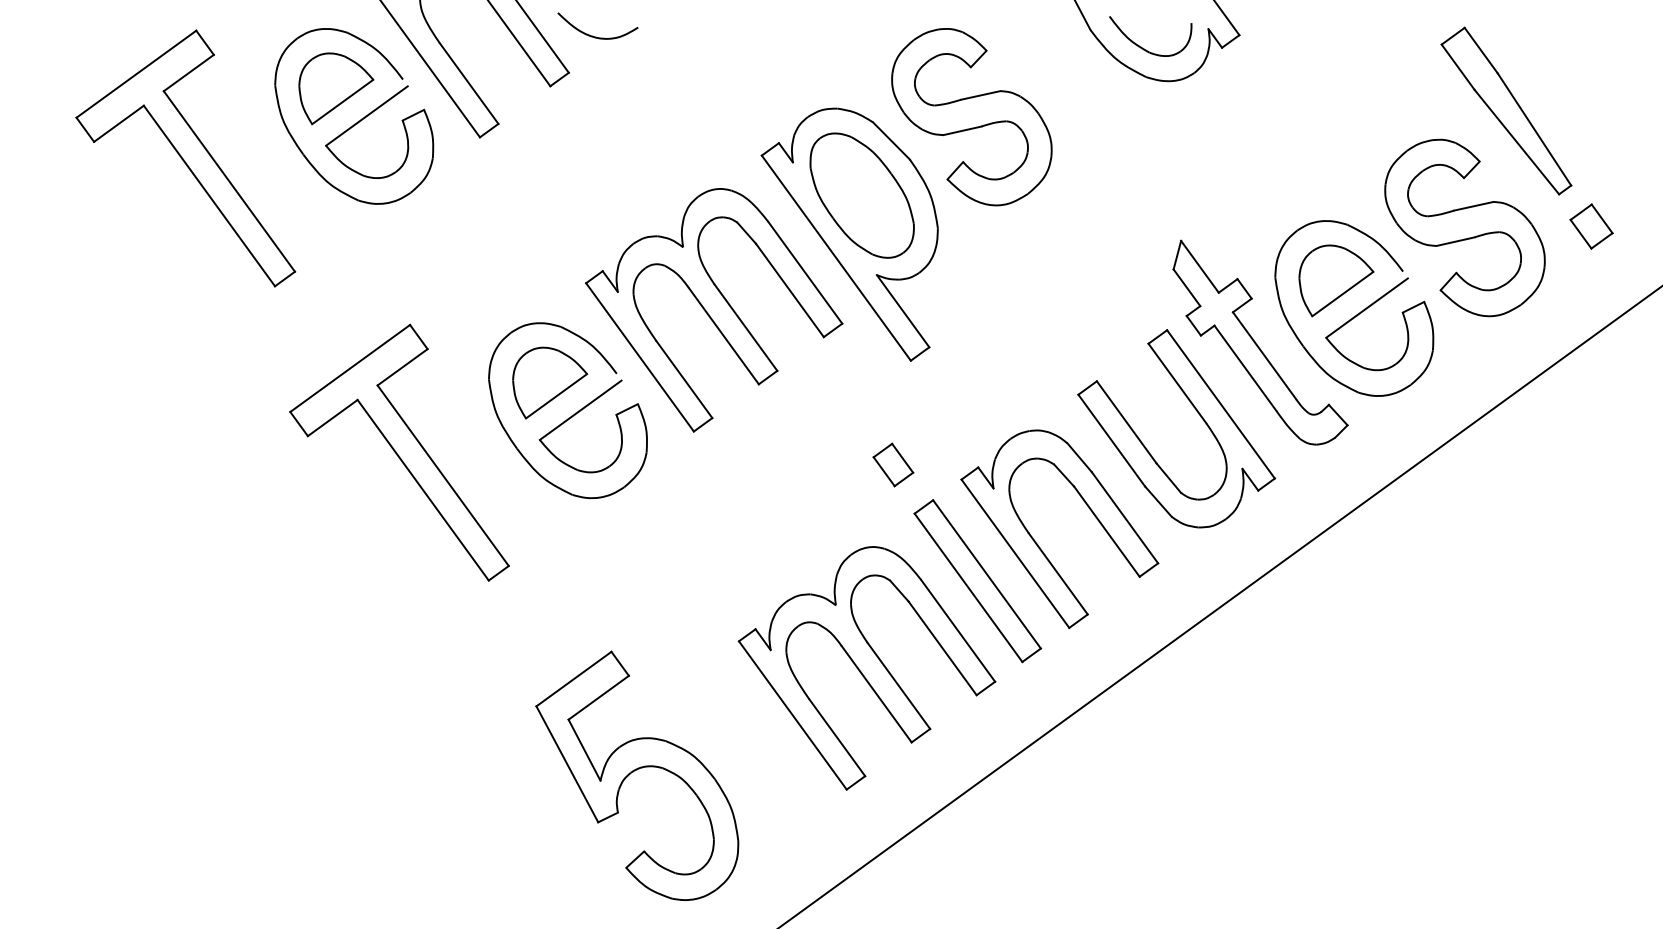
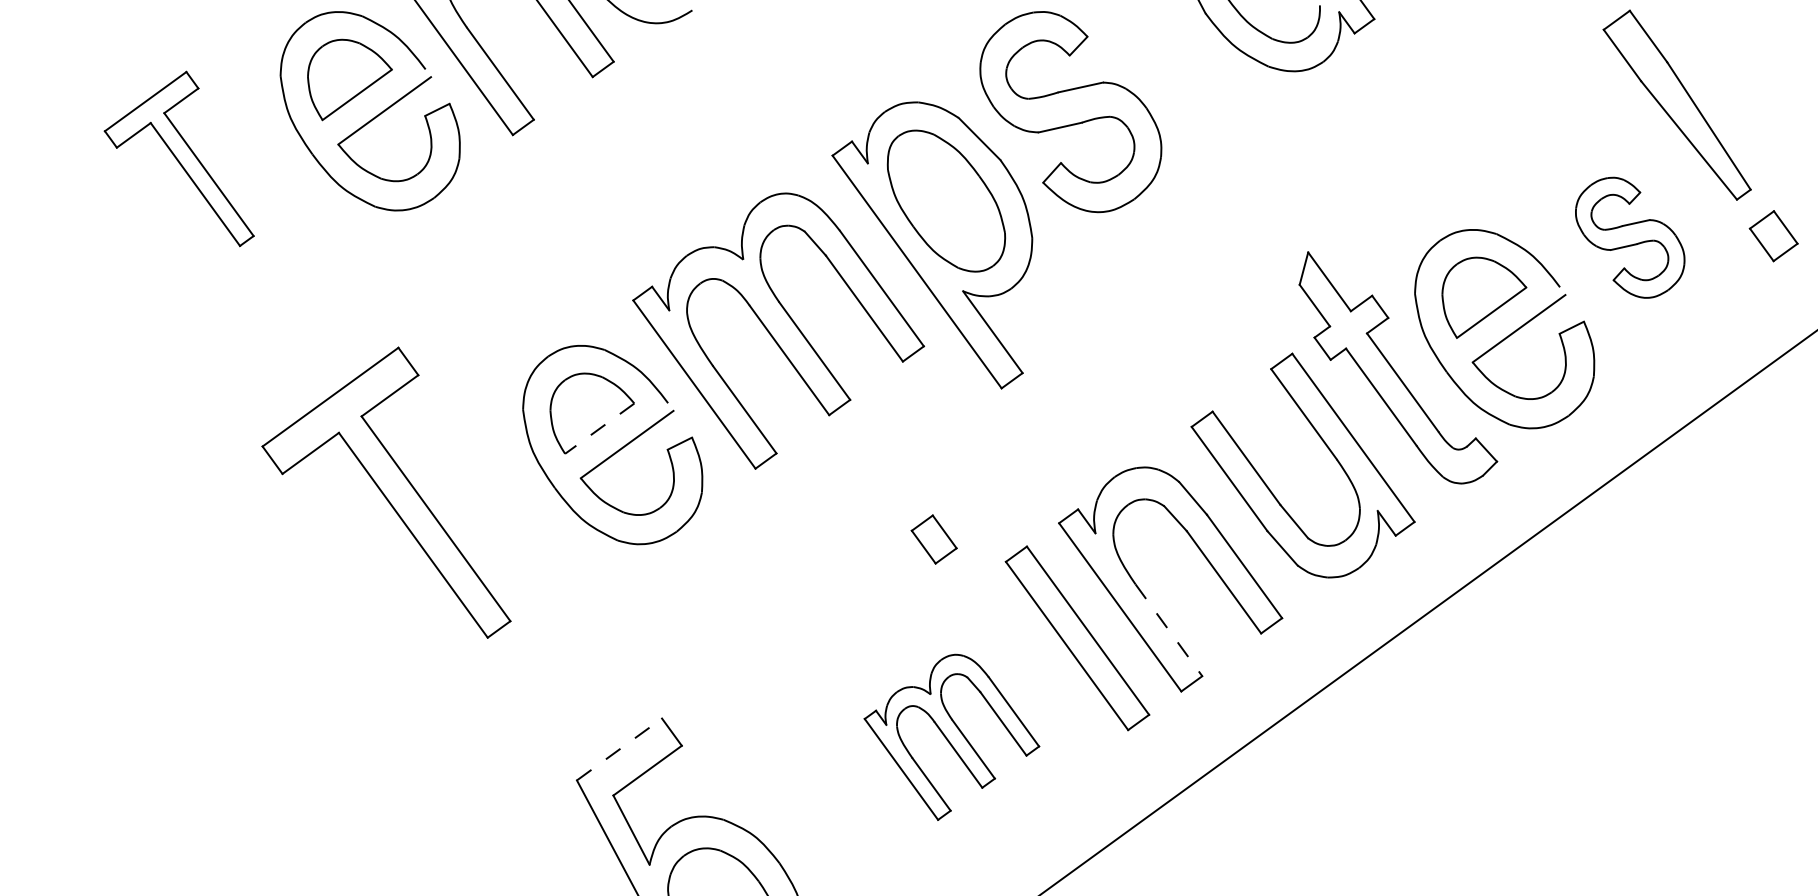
part: (185, 158) -> (178, 158), size x0.6
part: (1464, 227) -> (1629, 237), size x0.6
line: (556, 396) -> (599, 428), solid -> dashed
part: (399, 452) -> (386, 492), moved
part: (893, 464) -> (934, 538), moved
line: (1058, 574) -> (1169, 630), solid -> dashed
part: (866, 668) -> (951, 737), size x0.6
line: (574, 678) -> (620, 748), solid -> dashed

